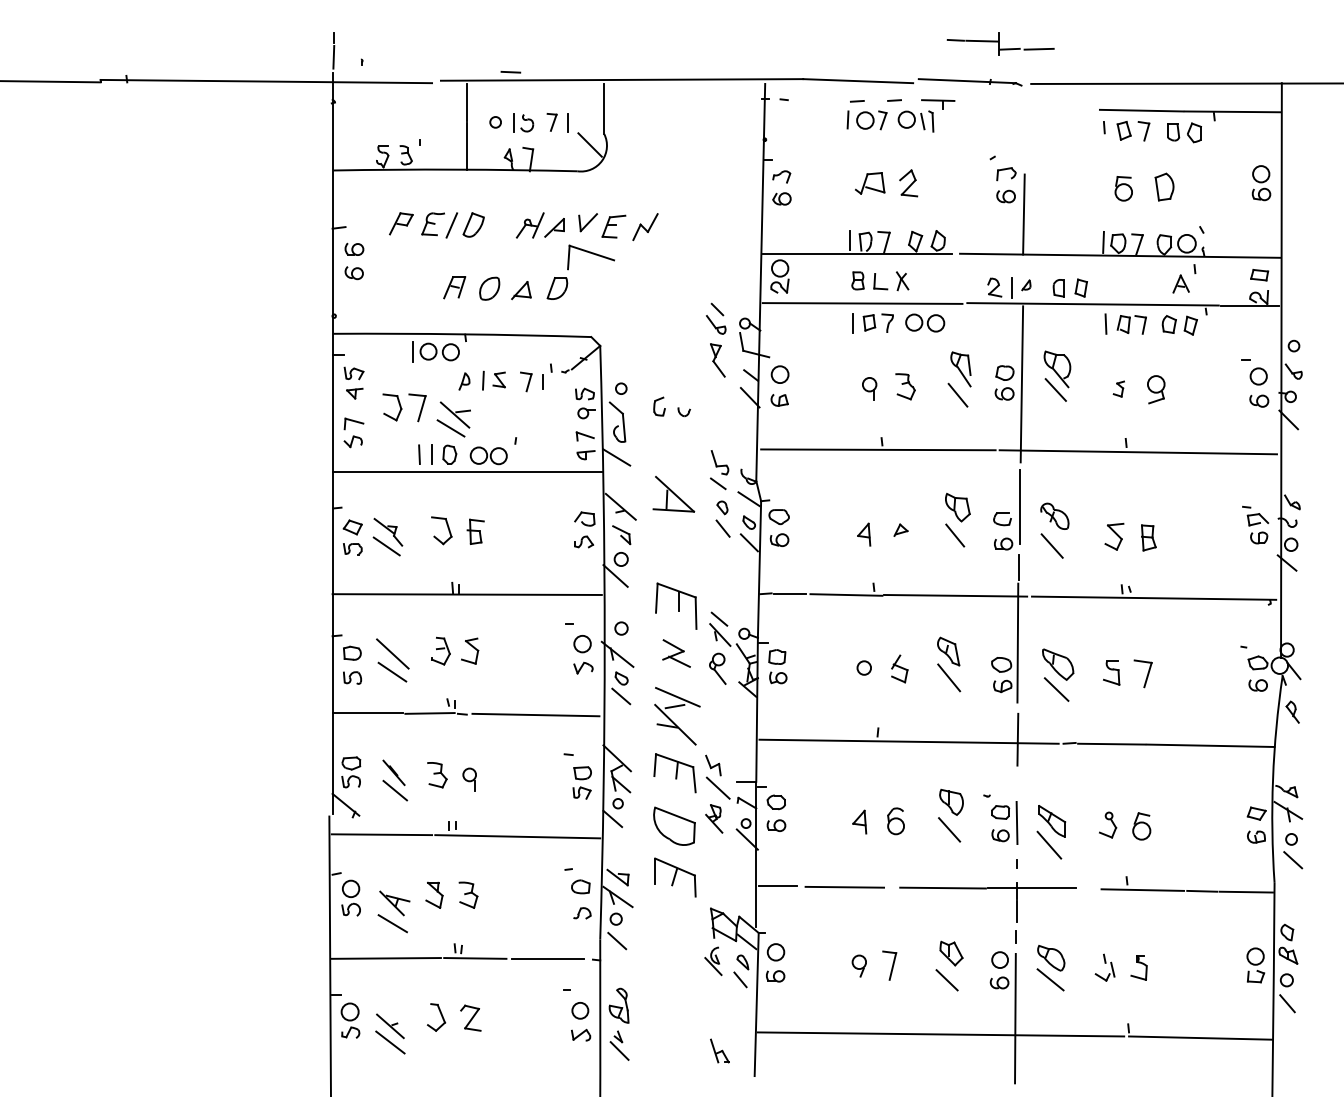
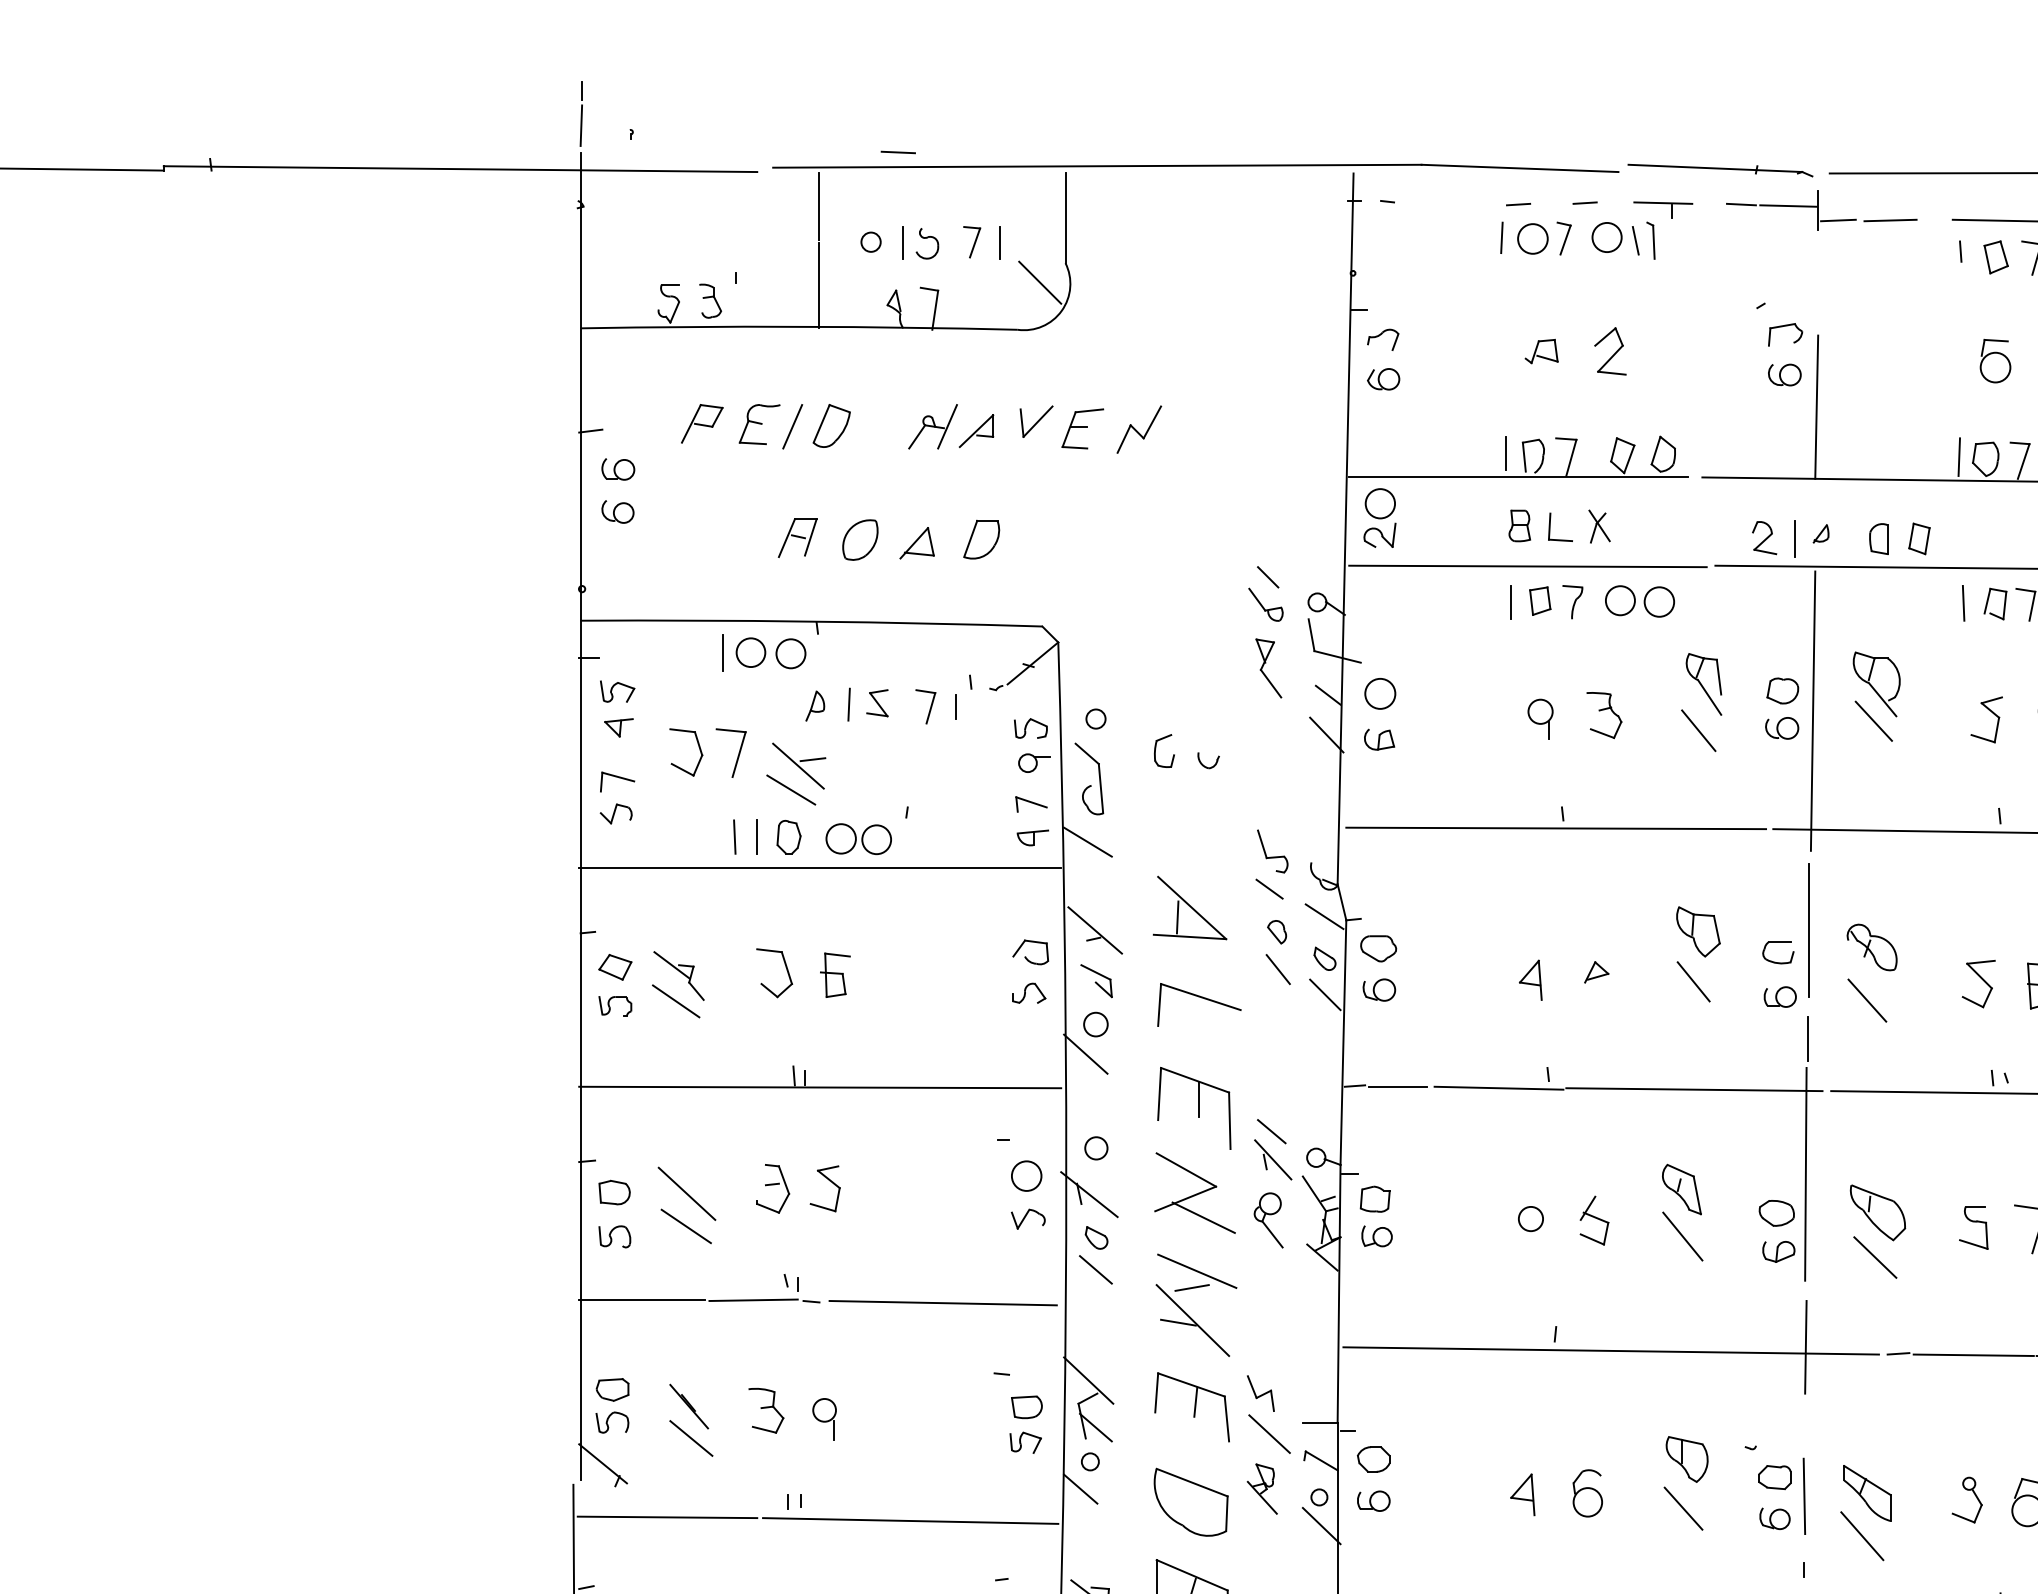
part: (1000, 43) -> (1821, 210), moved
part: (870, 183) -> (1542, 351), size x0.62
part: (590, 257) -> (1198, 1005), moved
part: (1118, 388) -> (1986, 718), size x1.67
part: (676, 653) -> (1194, 1192), size x1.67

